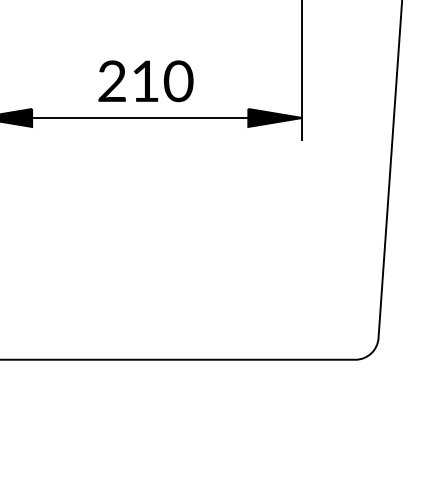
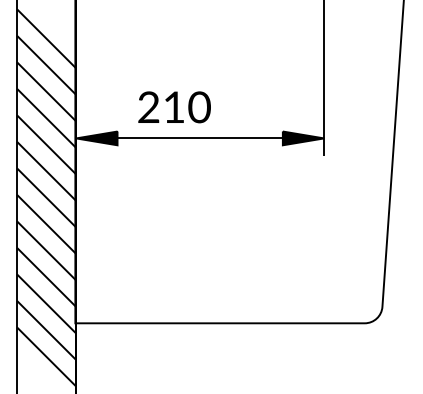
text: (145, 81) -> (174, 107), moved

